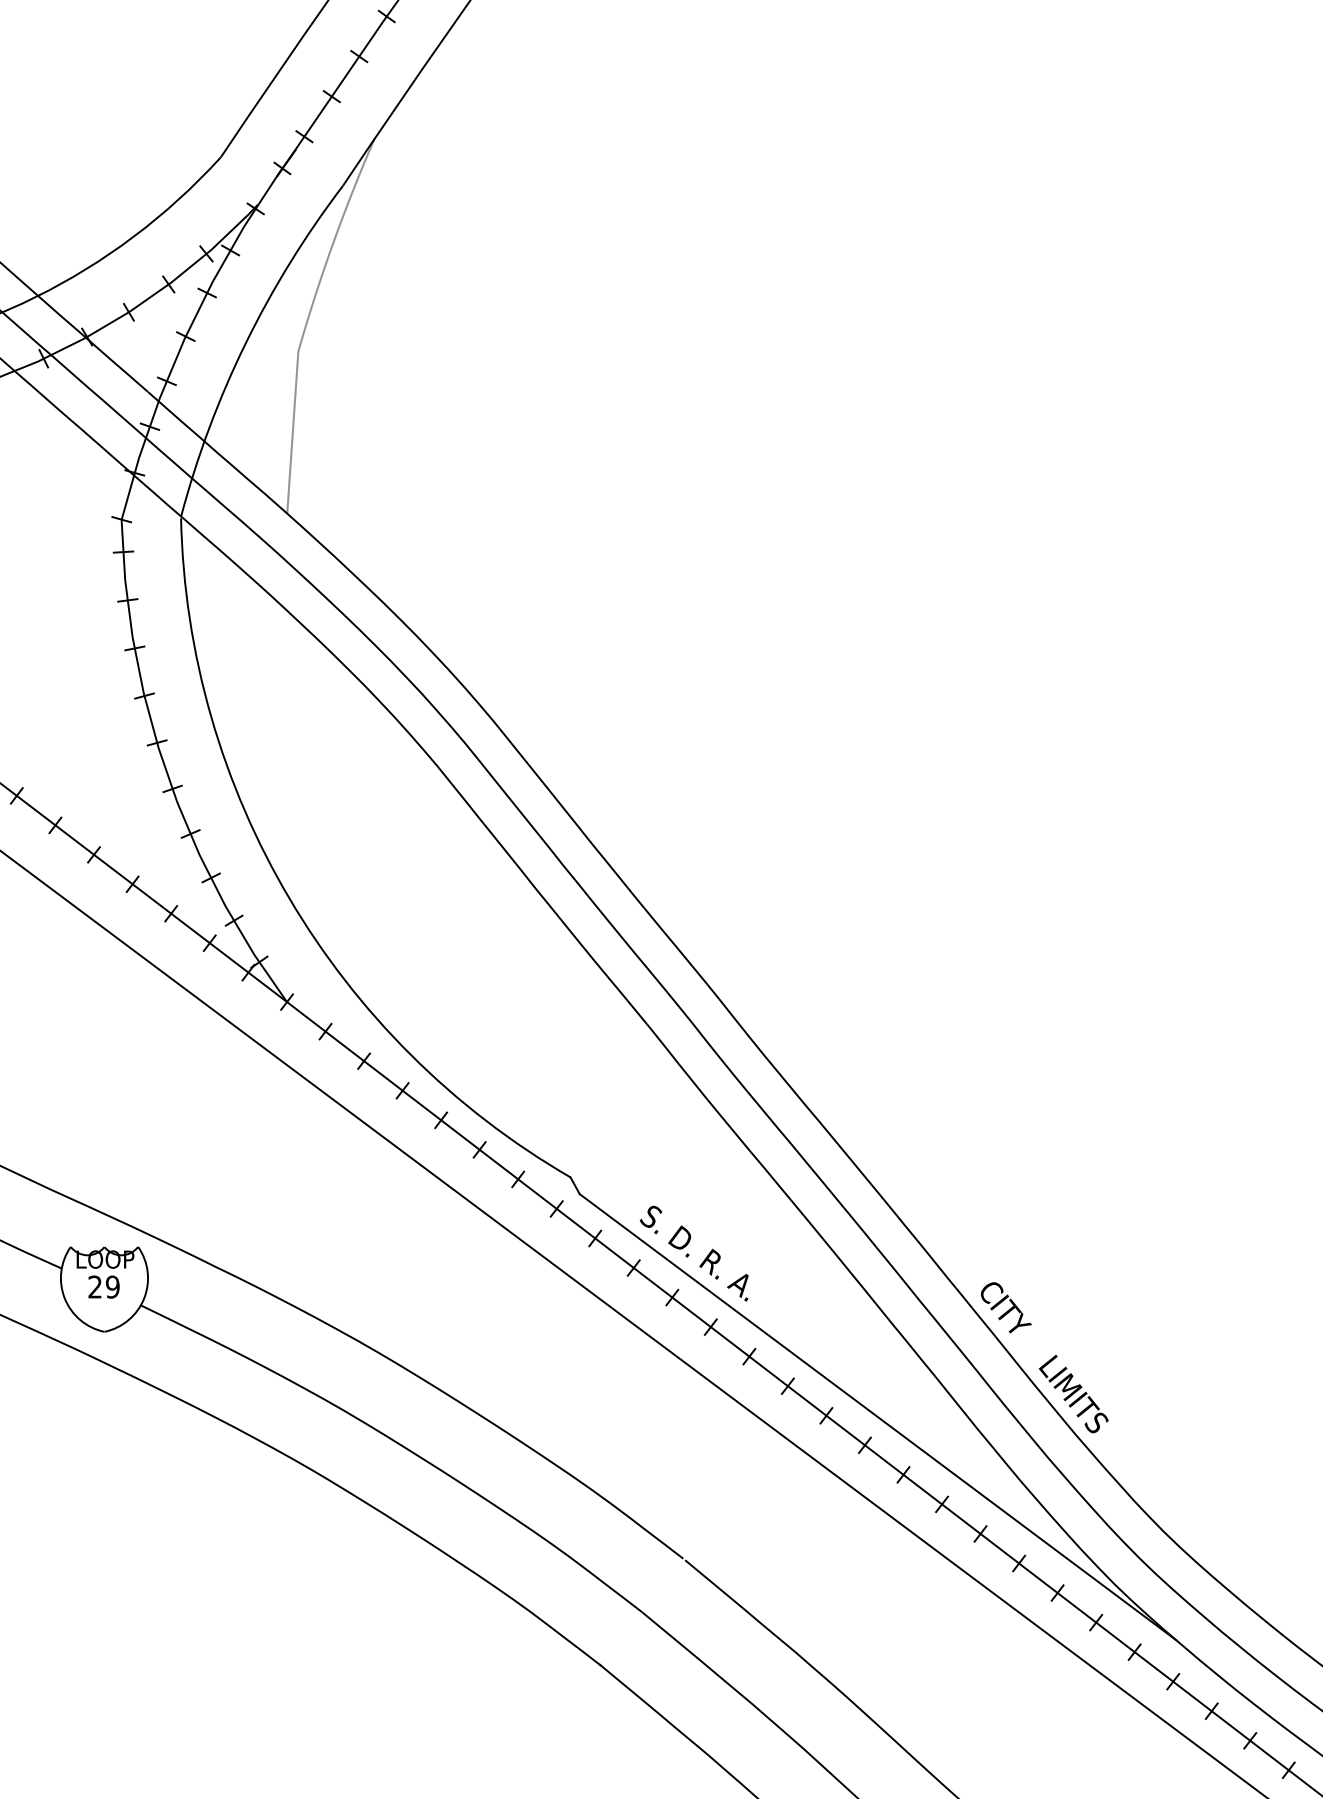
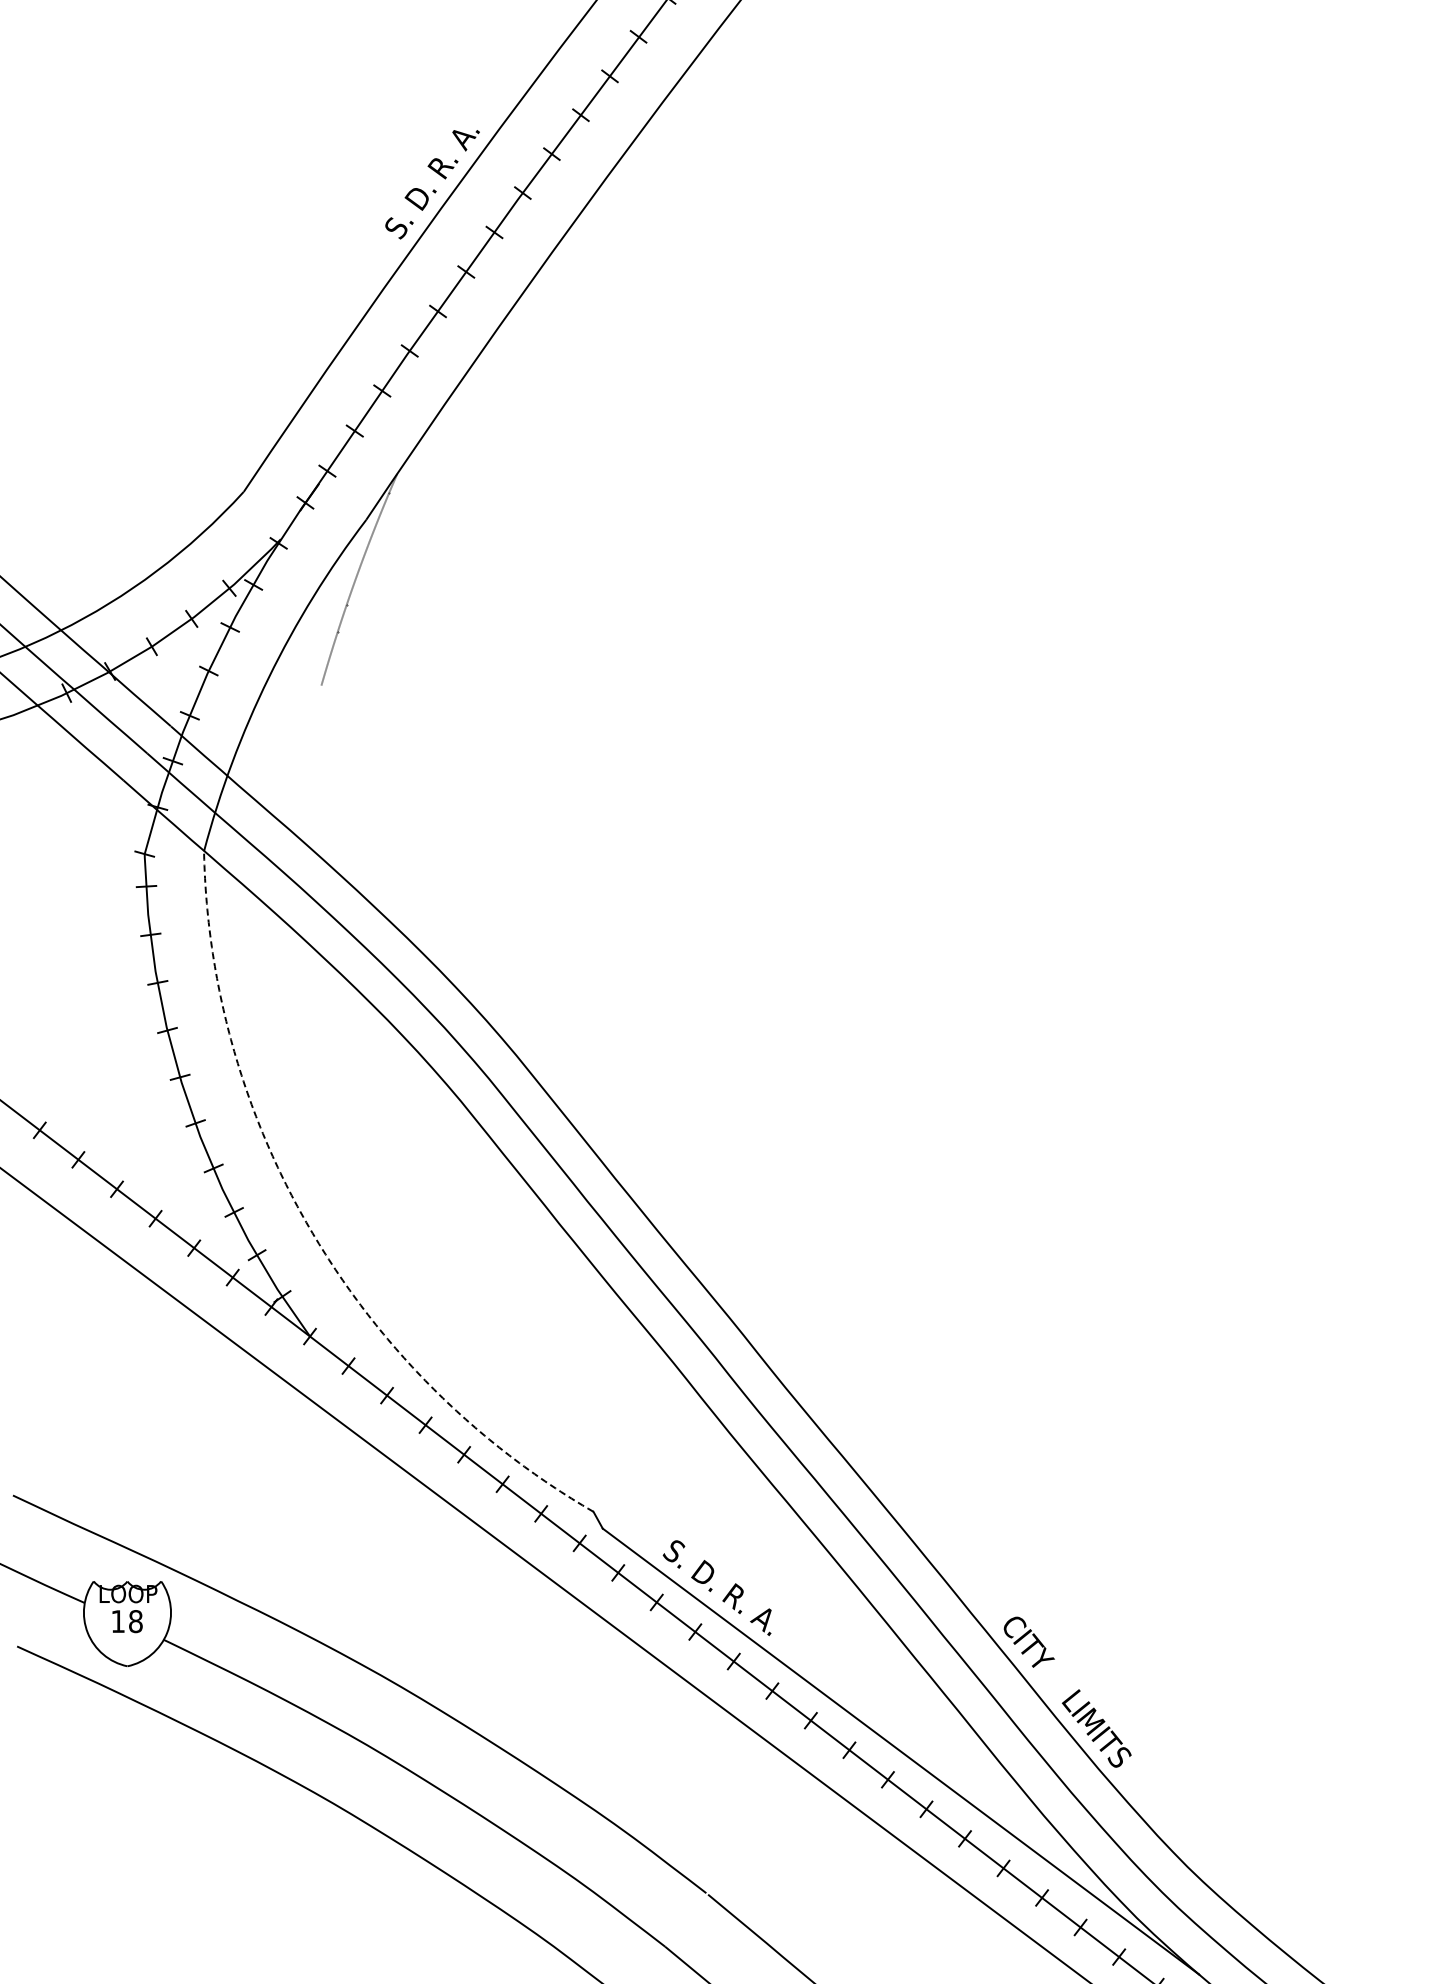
line: (292, 432) -> (315, 766), removed
arc: (289, 899) -> (312, 1233), solid -> dashed
text: (103, 1287) -> (126, 1621), 29 -> 18

